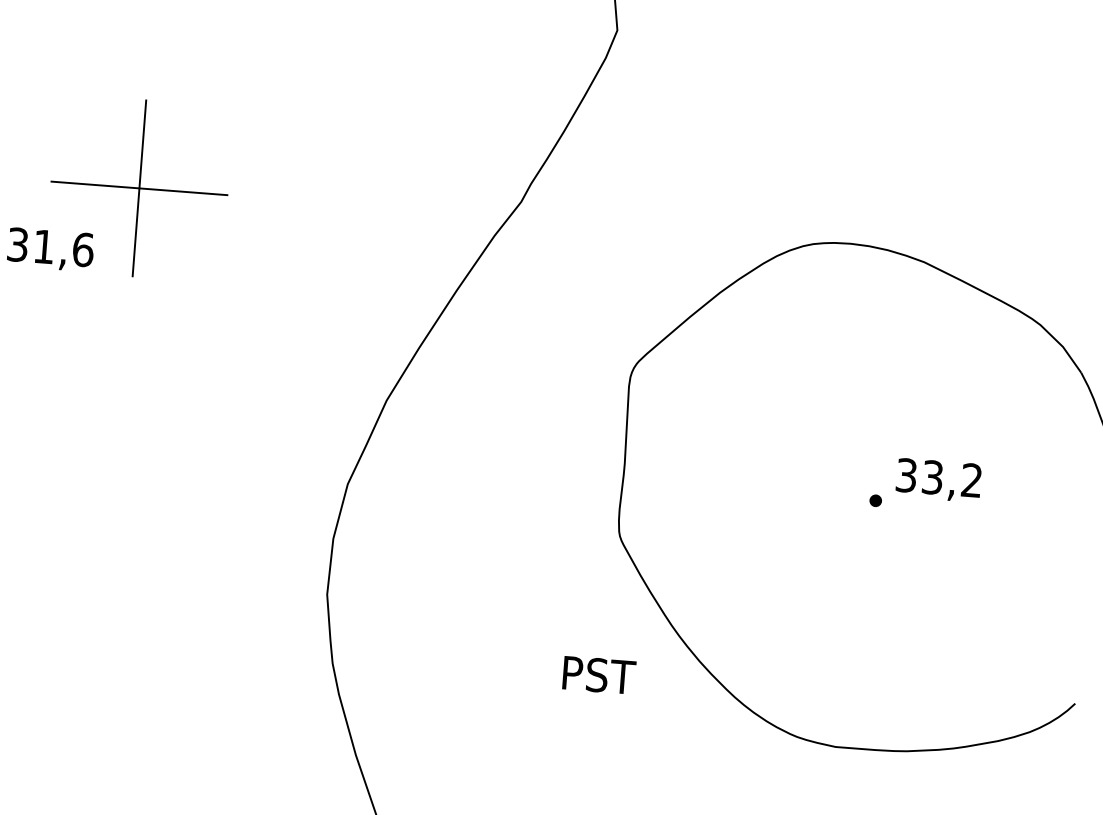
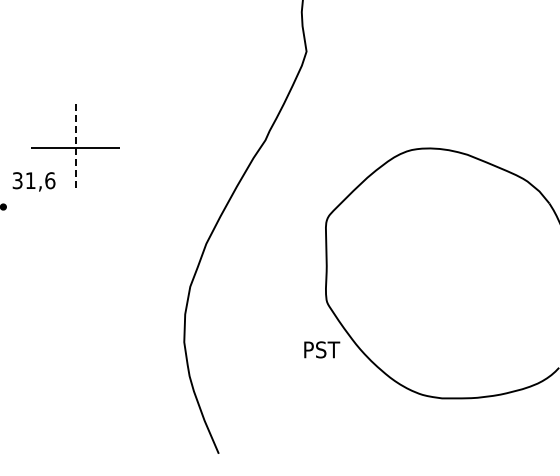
line: (138, 189) -> (75, 148), solid -> dashed
part: (925, 485) -> (476, 265), removed
text: (599, 674) -> (322, 349), moved

